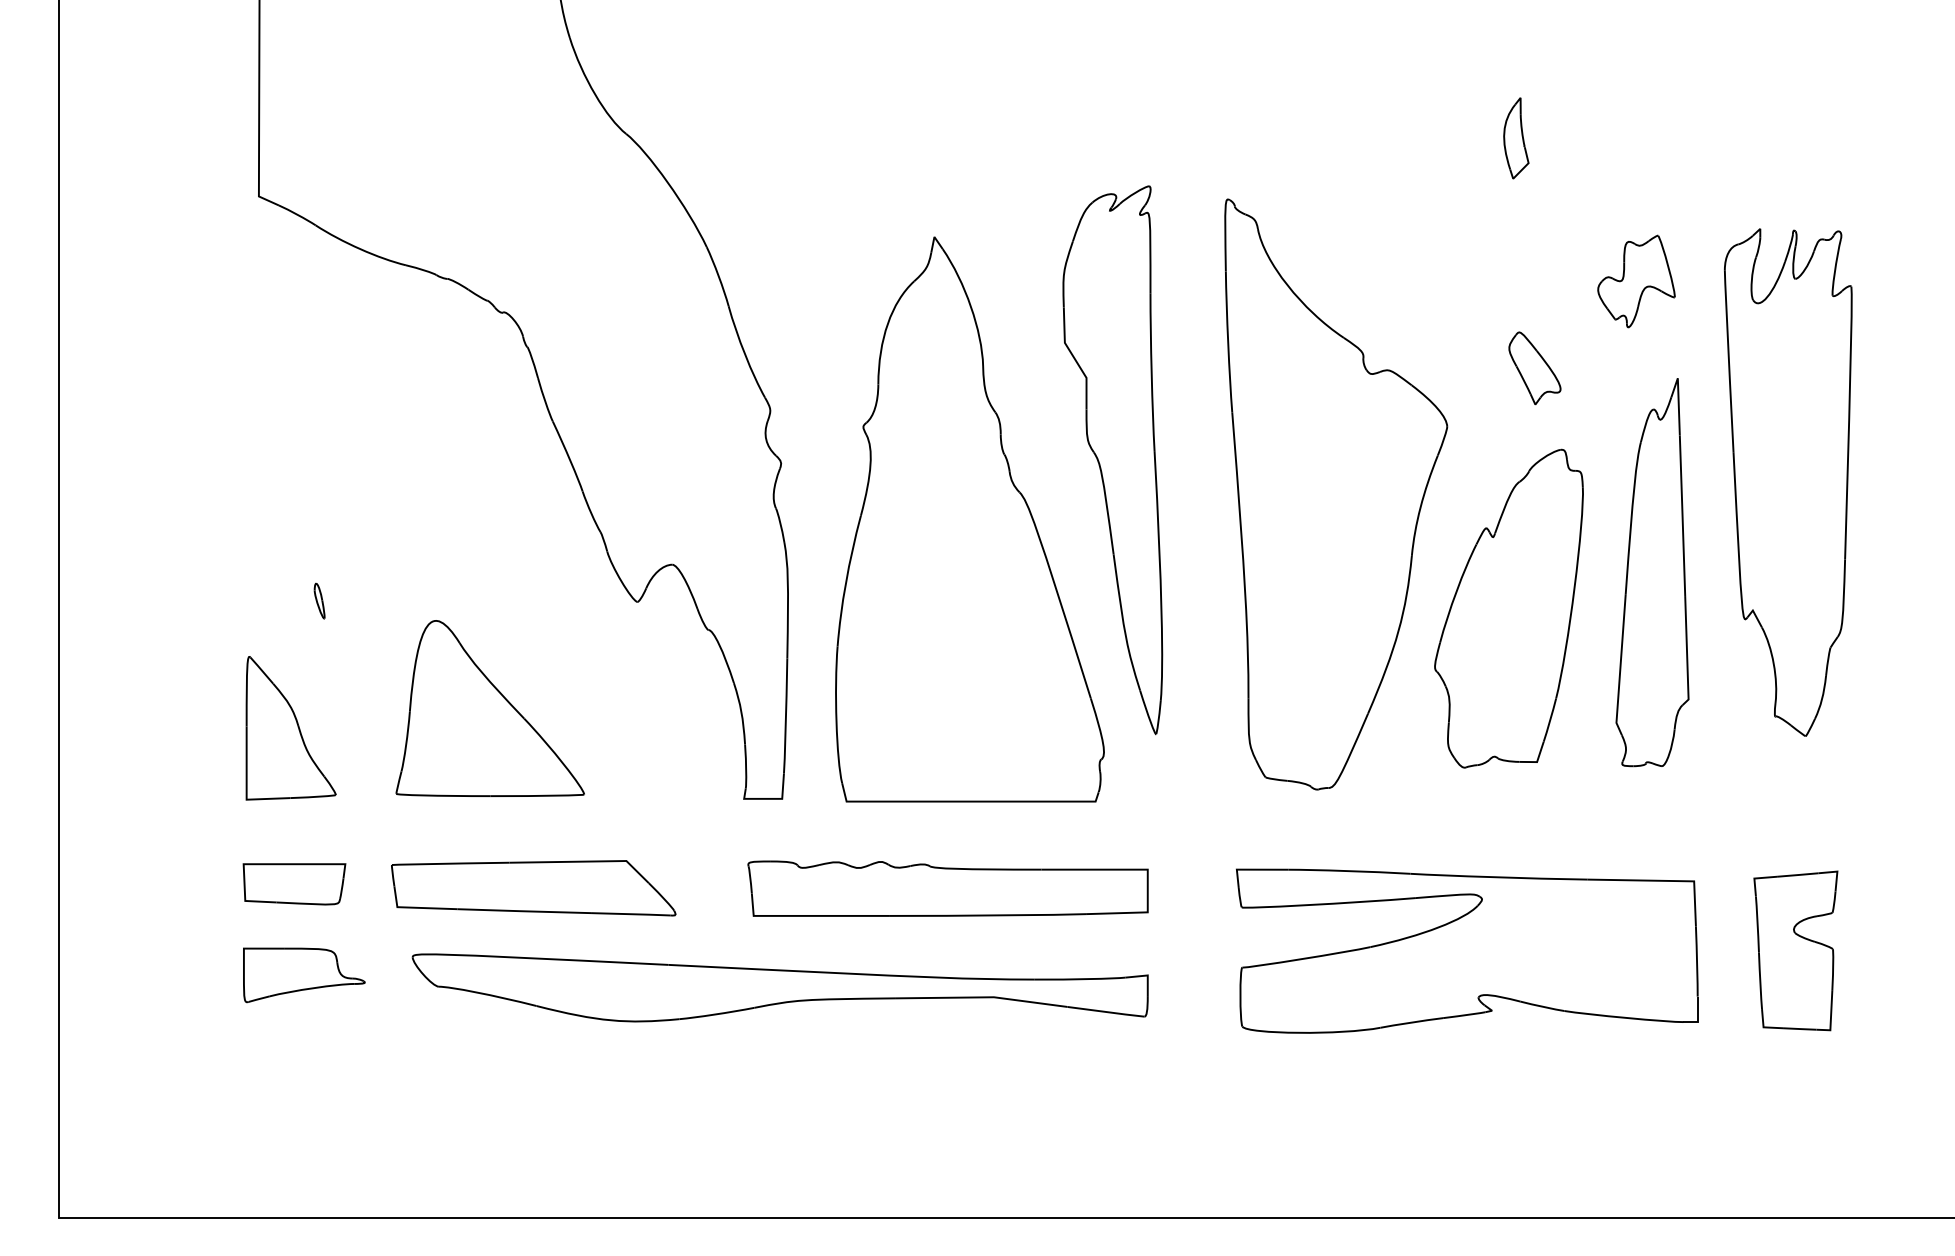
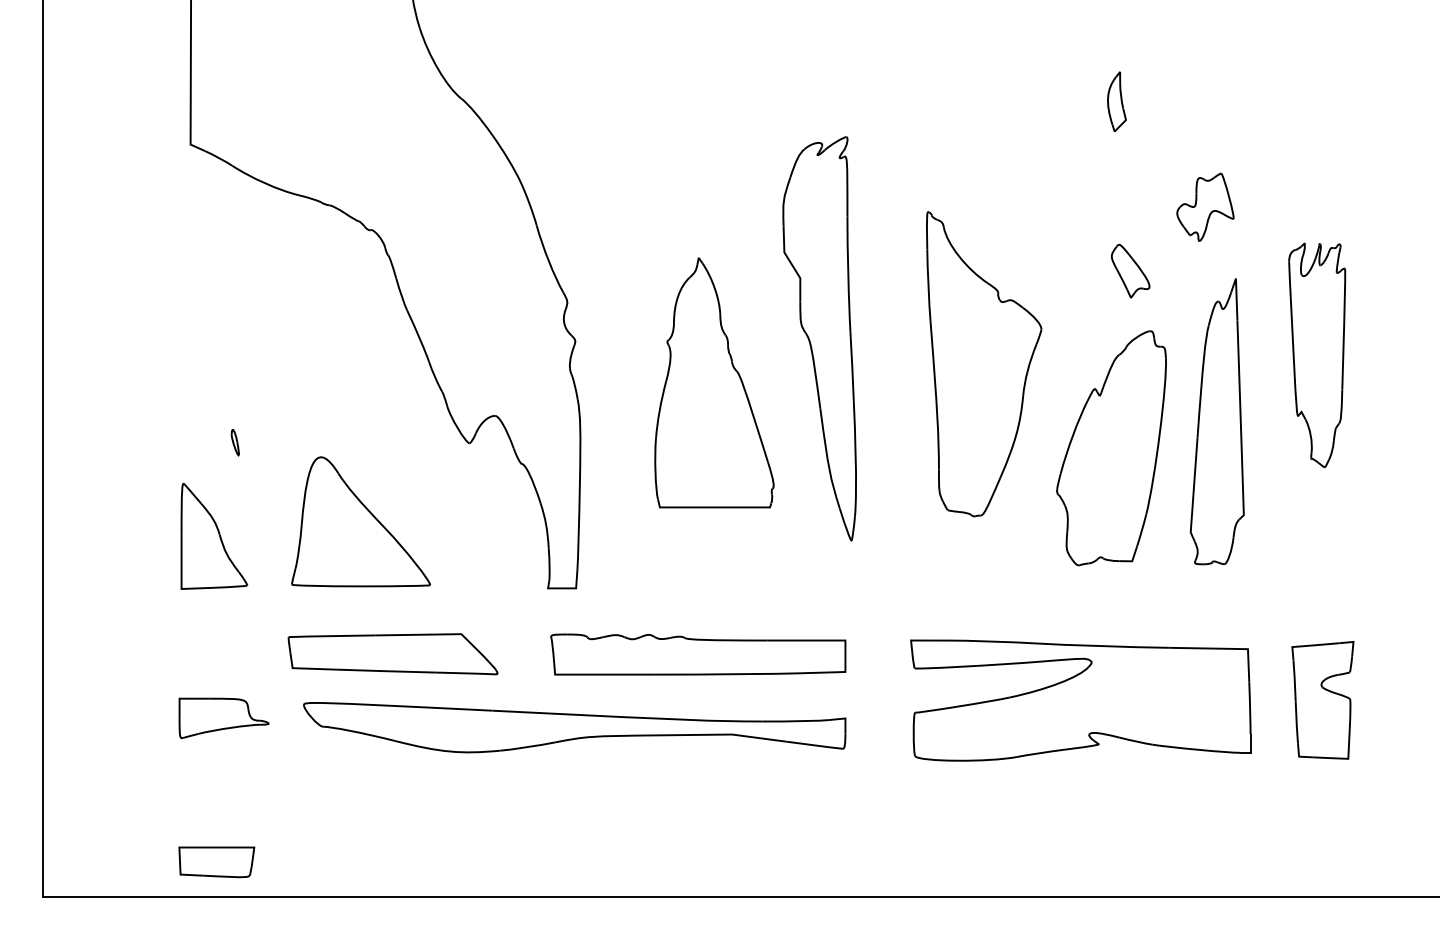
part: (1787, 482) -> (1316, 355), size x0.6
part: (1335, 494) -> (983, 364), size x0.7
part: (970, 519) -> (714, 382), size x0.6
part: (294, 884) -> (216, 862), moved

